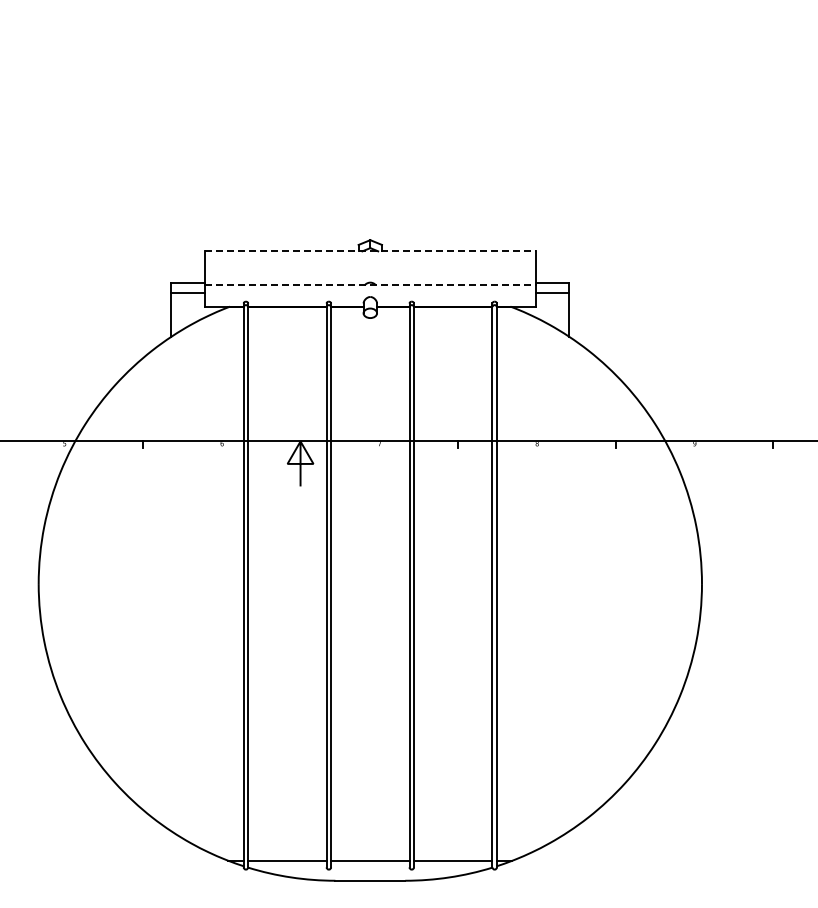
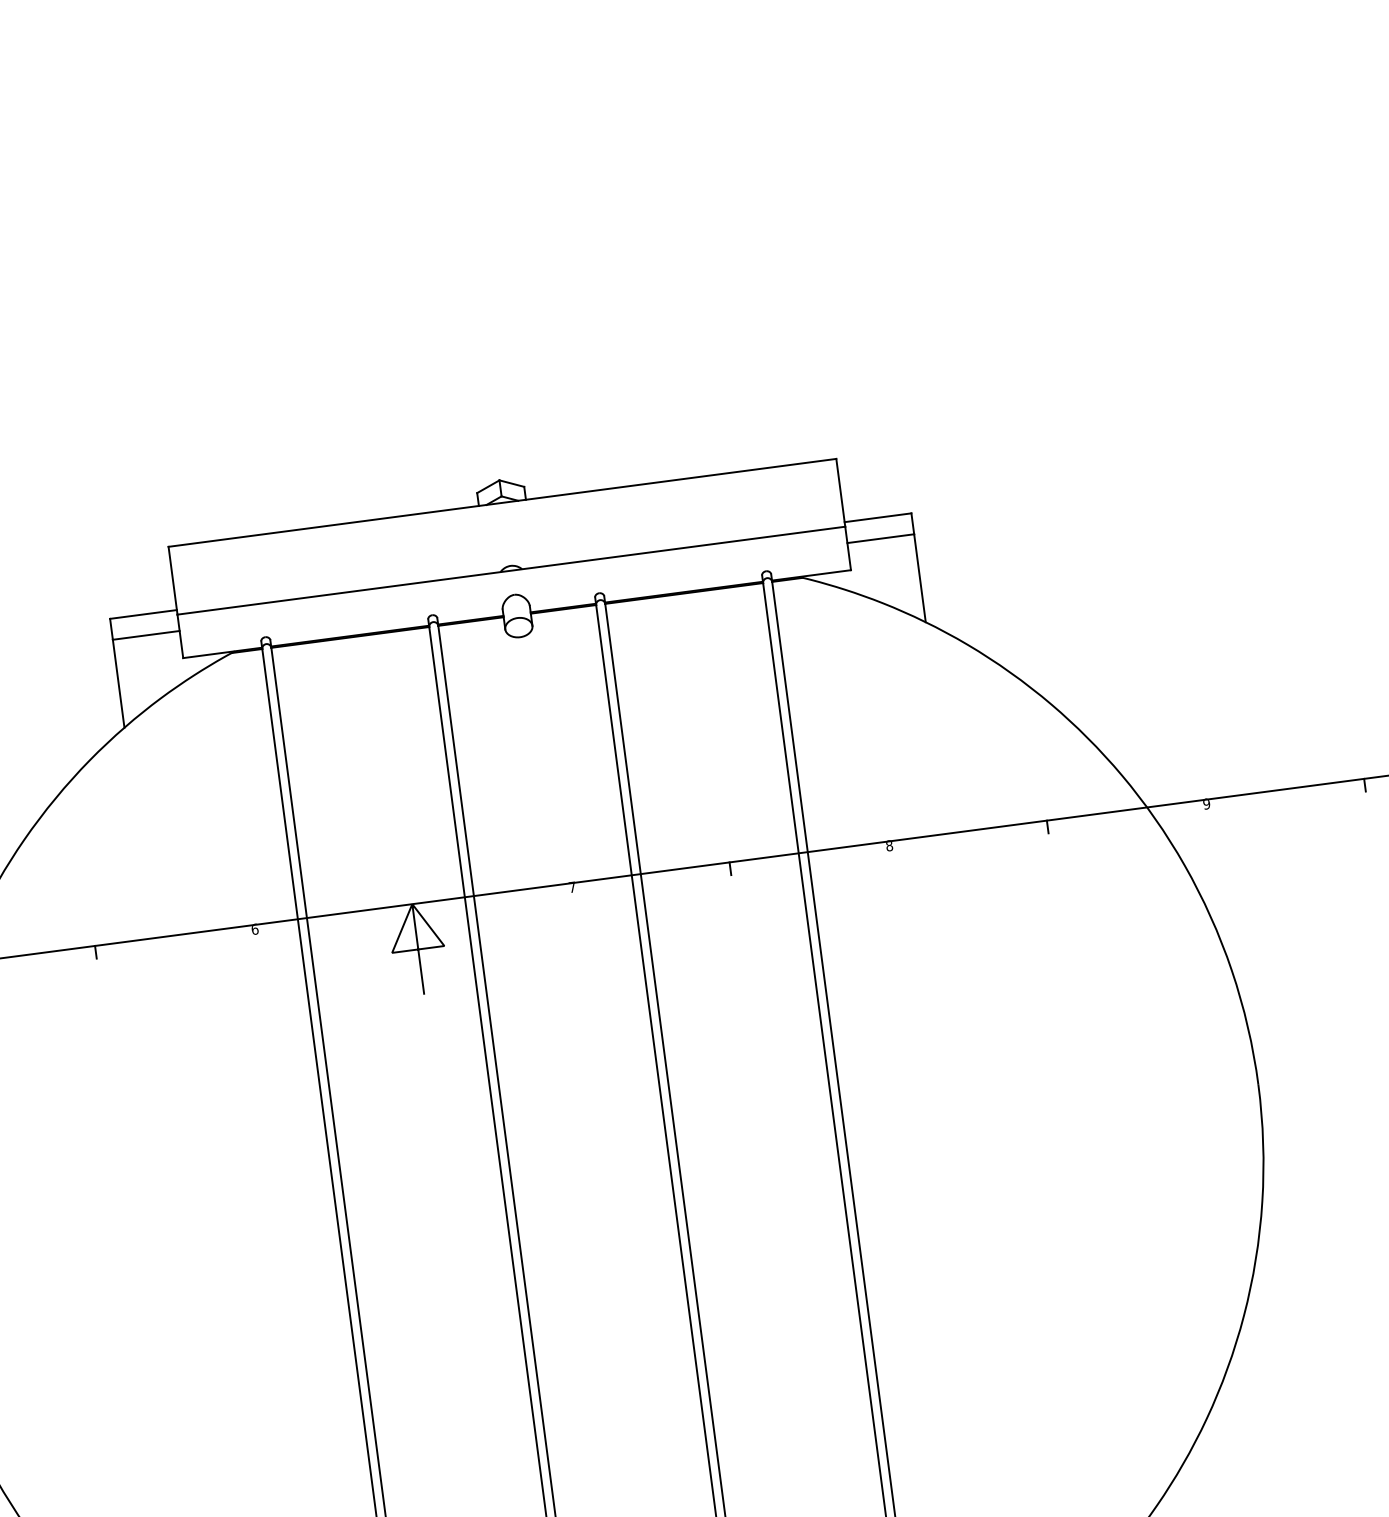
line: (370, 251) -> (502, 503), dashed -> solid
line: (370, 285) -> (511, 571), dashed -> solid

